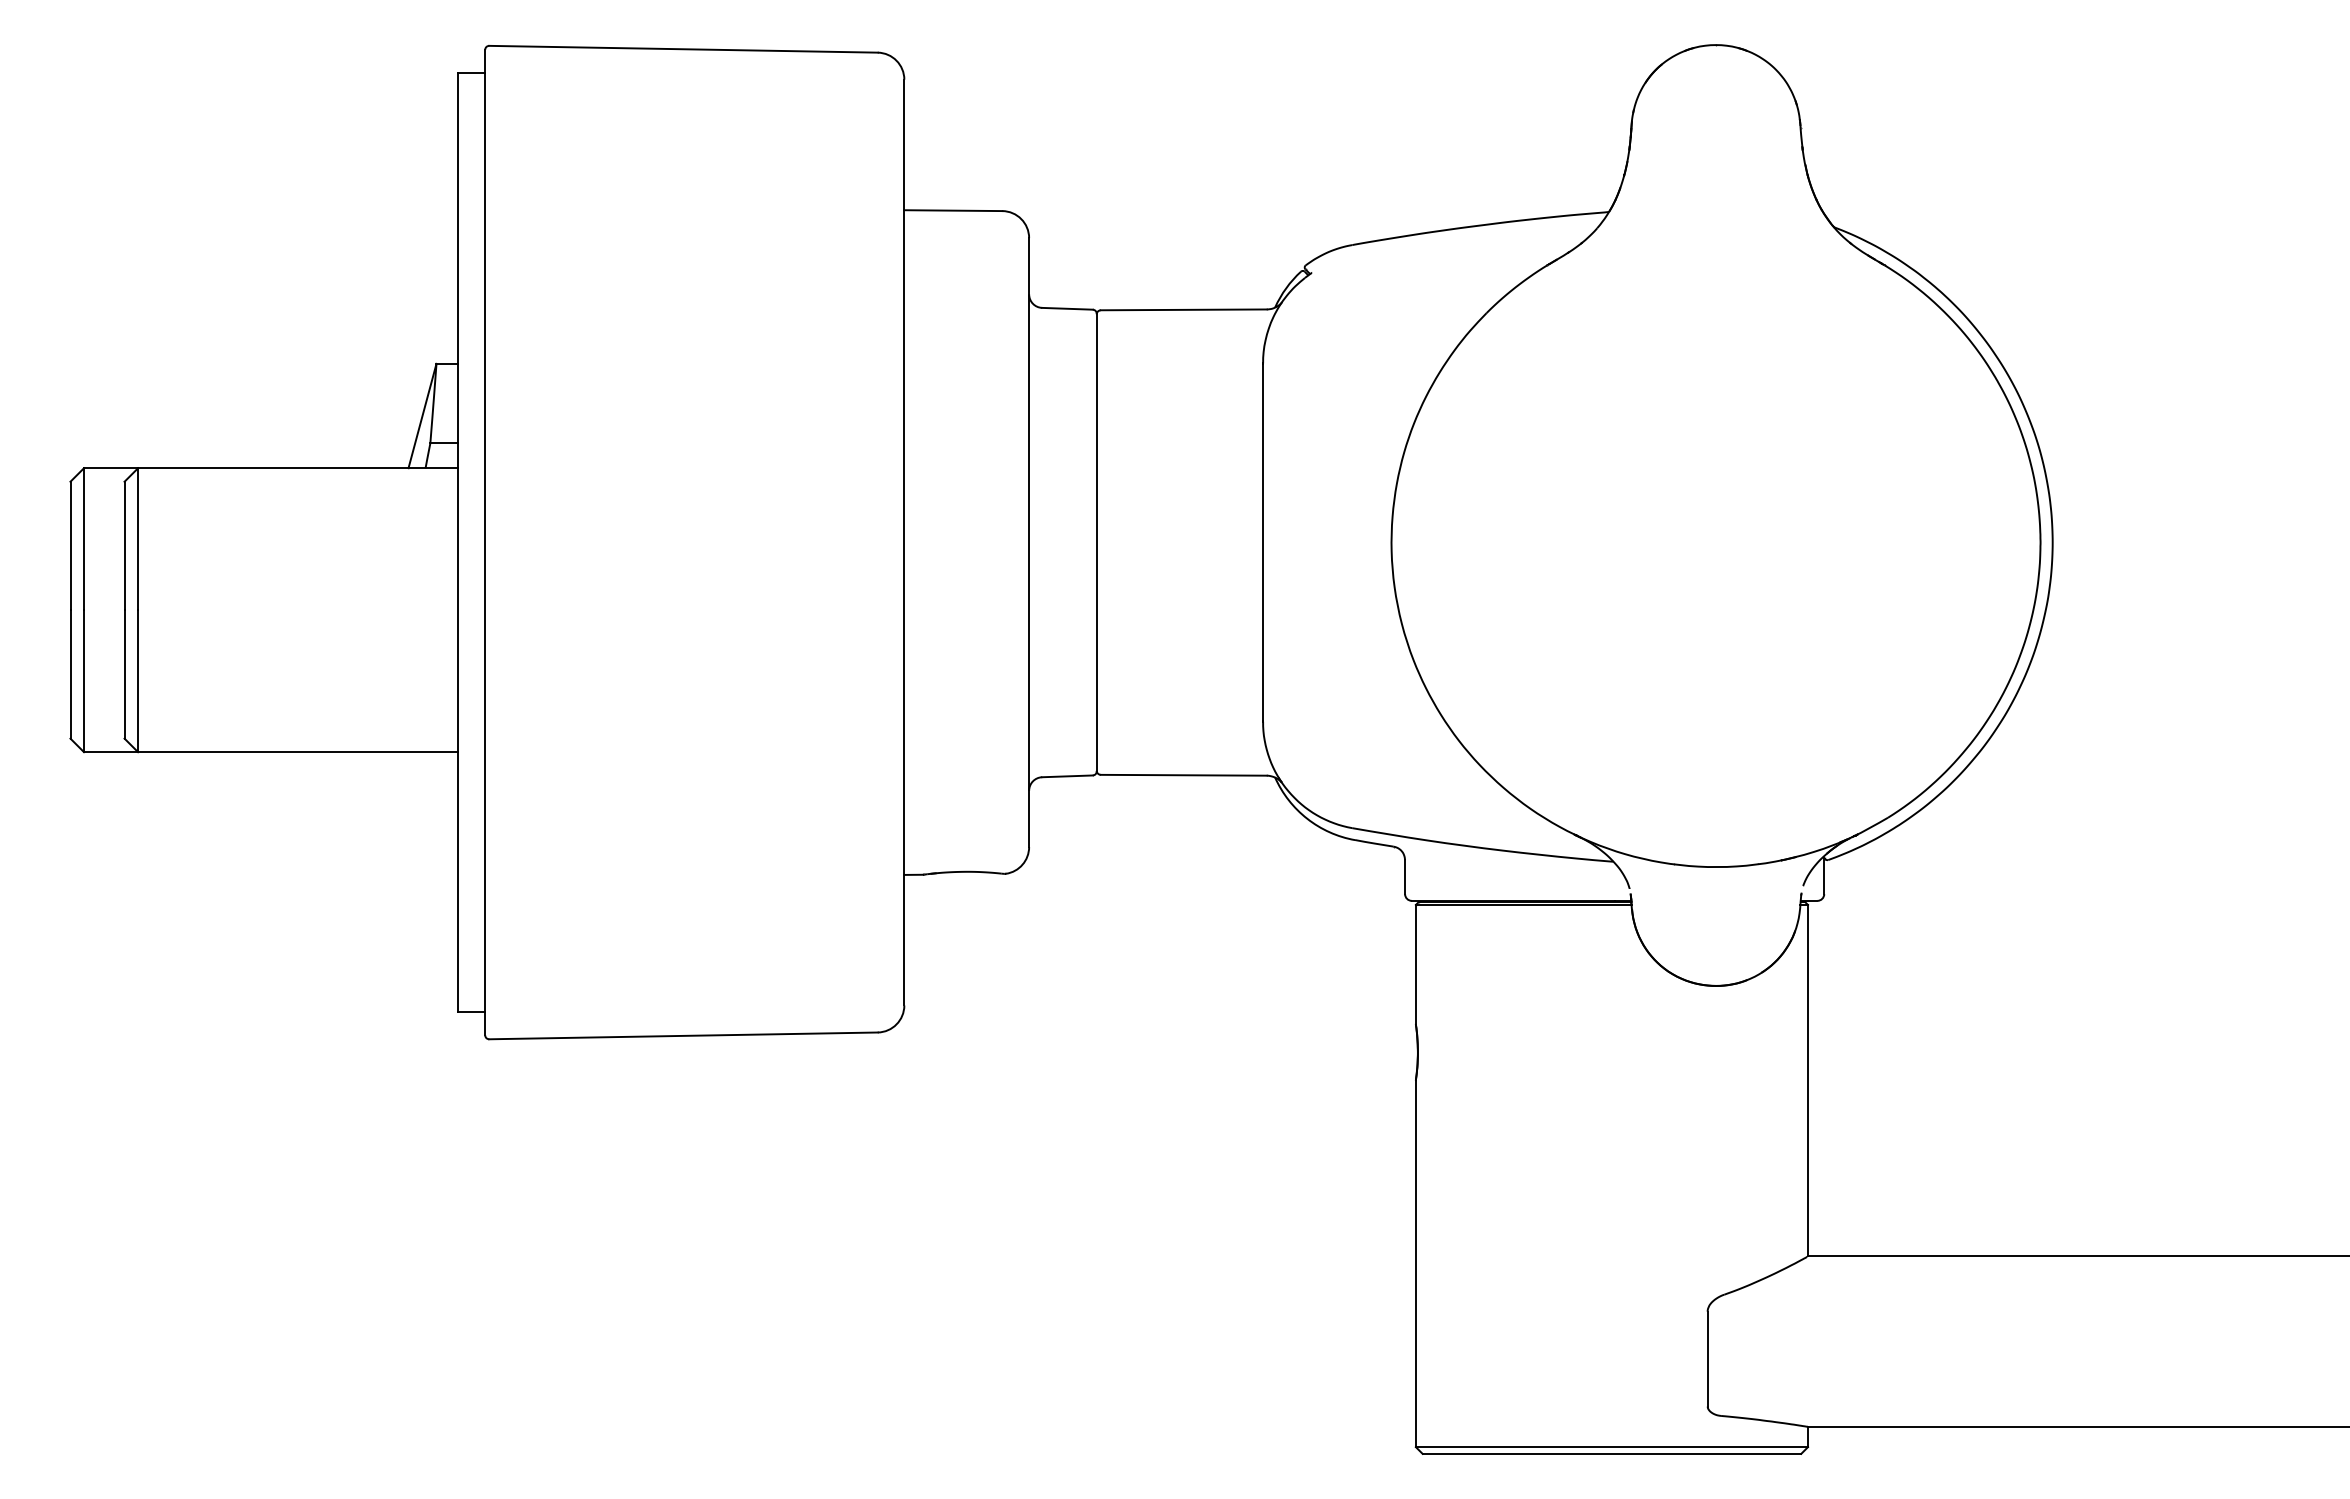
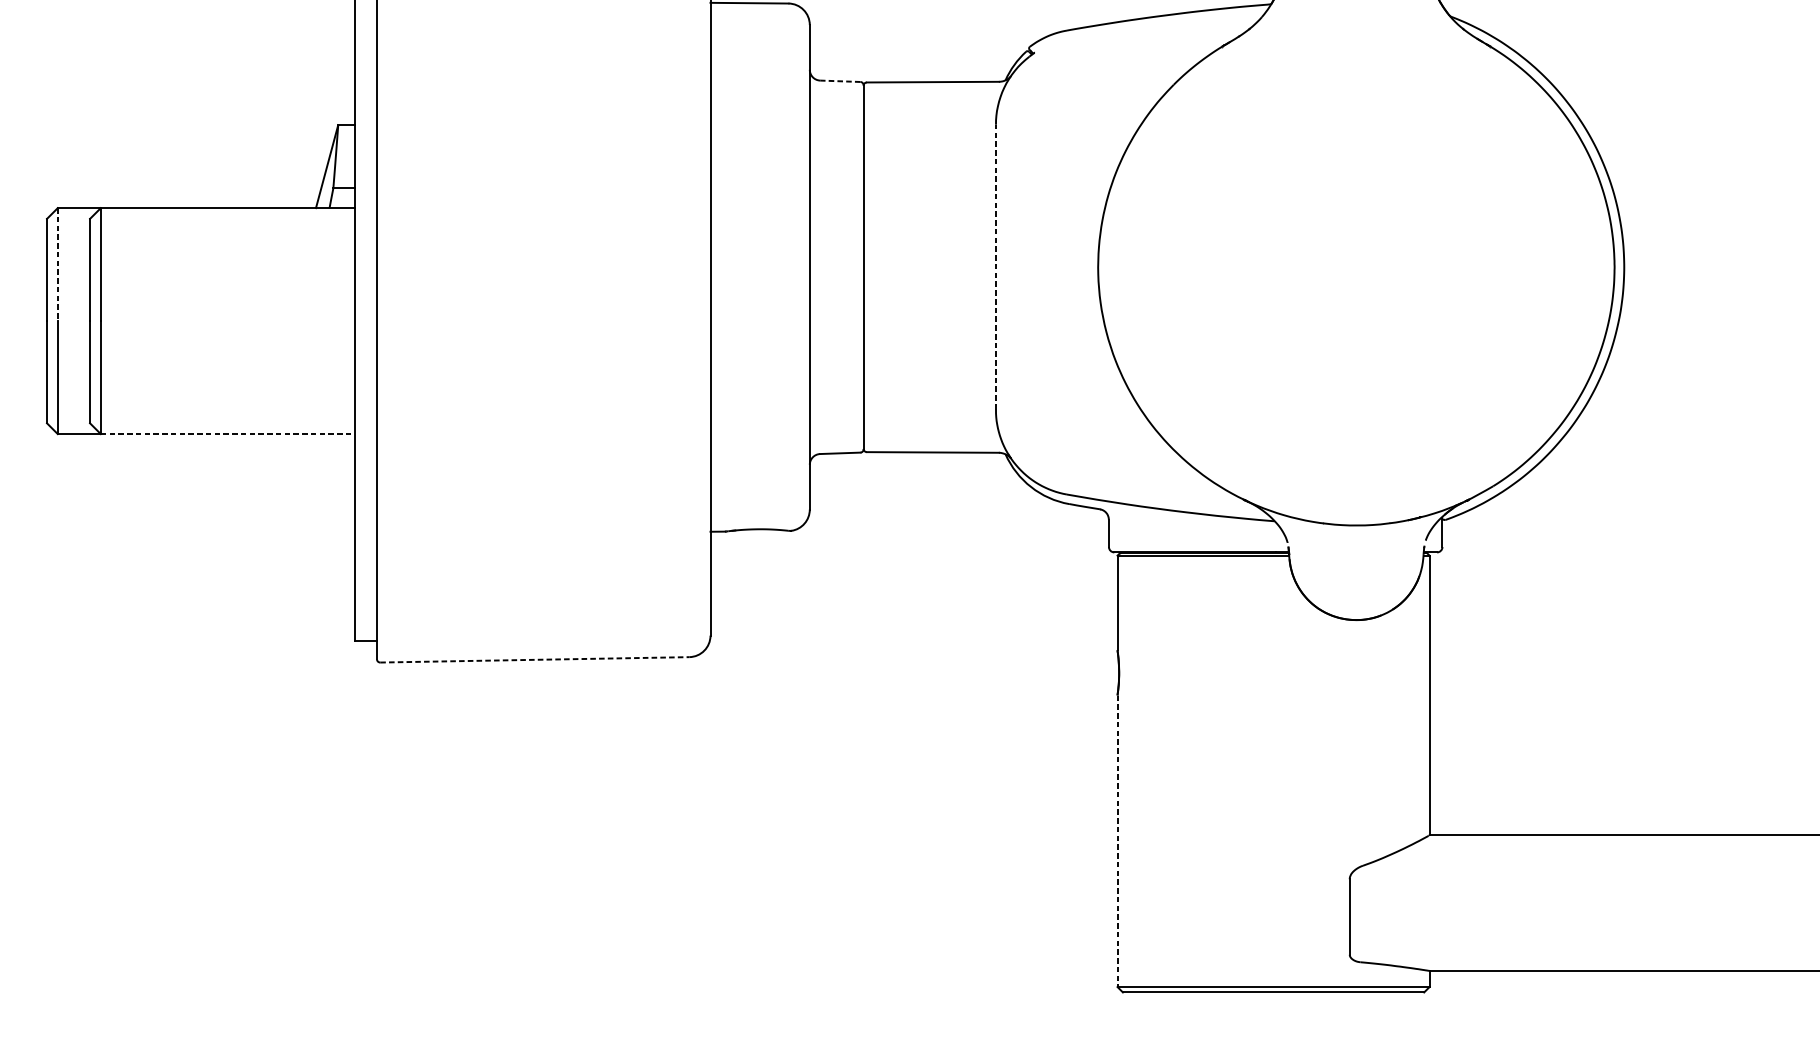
line: (1067, 308) -> (840, 81), solid -> dashed
line: (84, 539) -> (58, 264), solid -> dashed
line: (1263, 542) -> (996, 267), solid -> dashed
line: (298, 752) -> (228, 434), solid -> dashed
line: (684, 1035) -> (535, 659), solid -> dashed
line: (1415, 1264) -> (1117, 841), solid -> dashed

